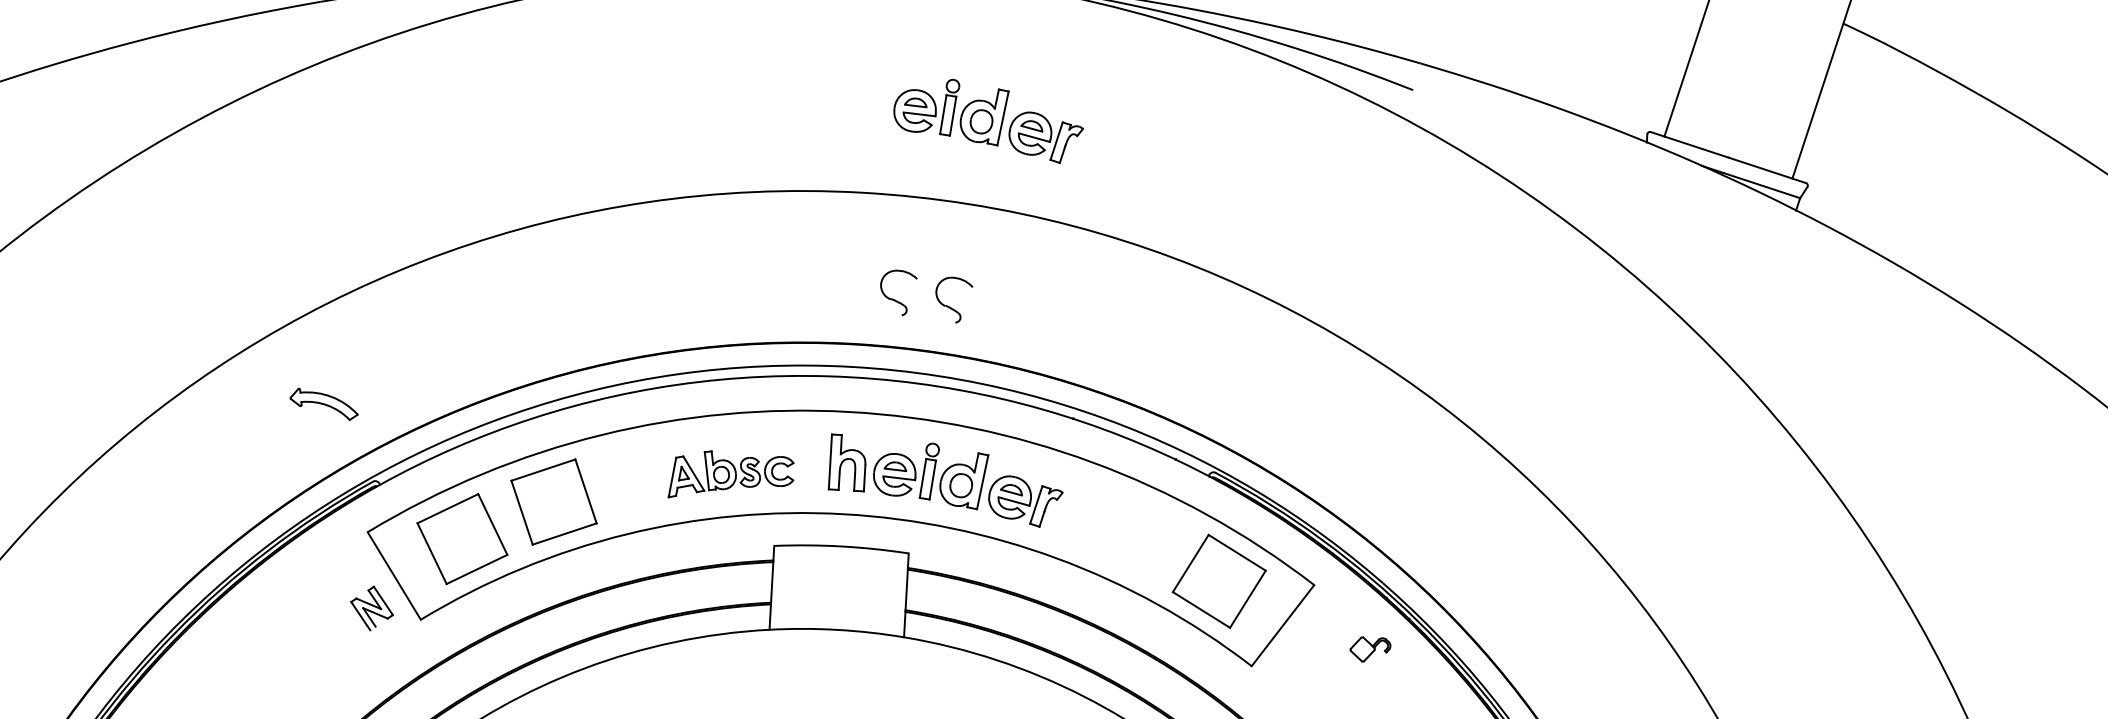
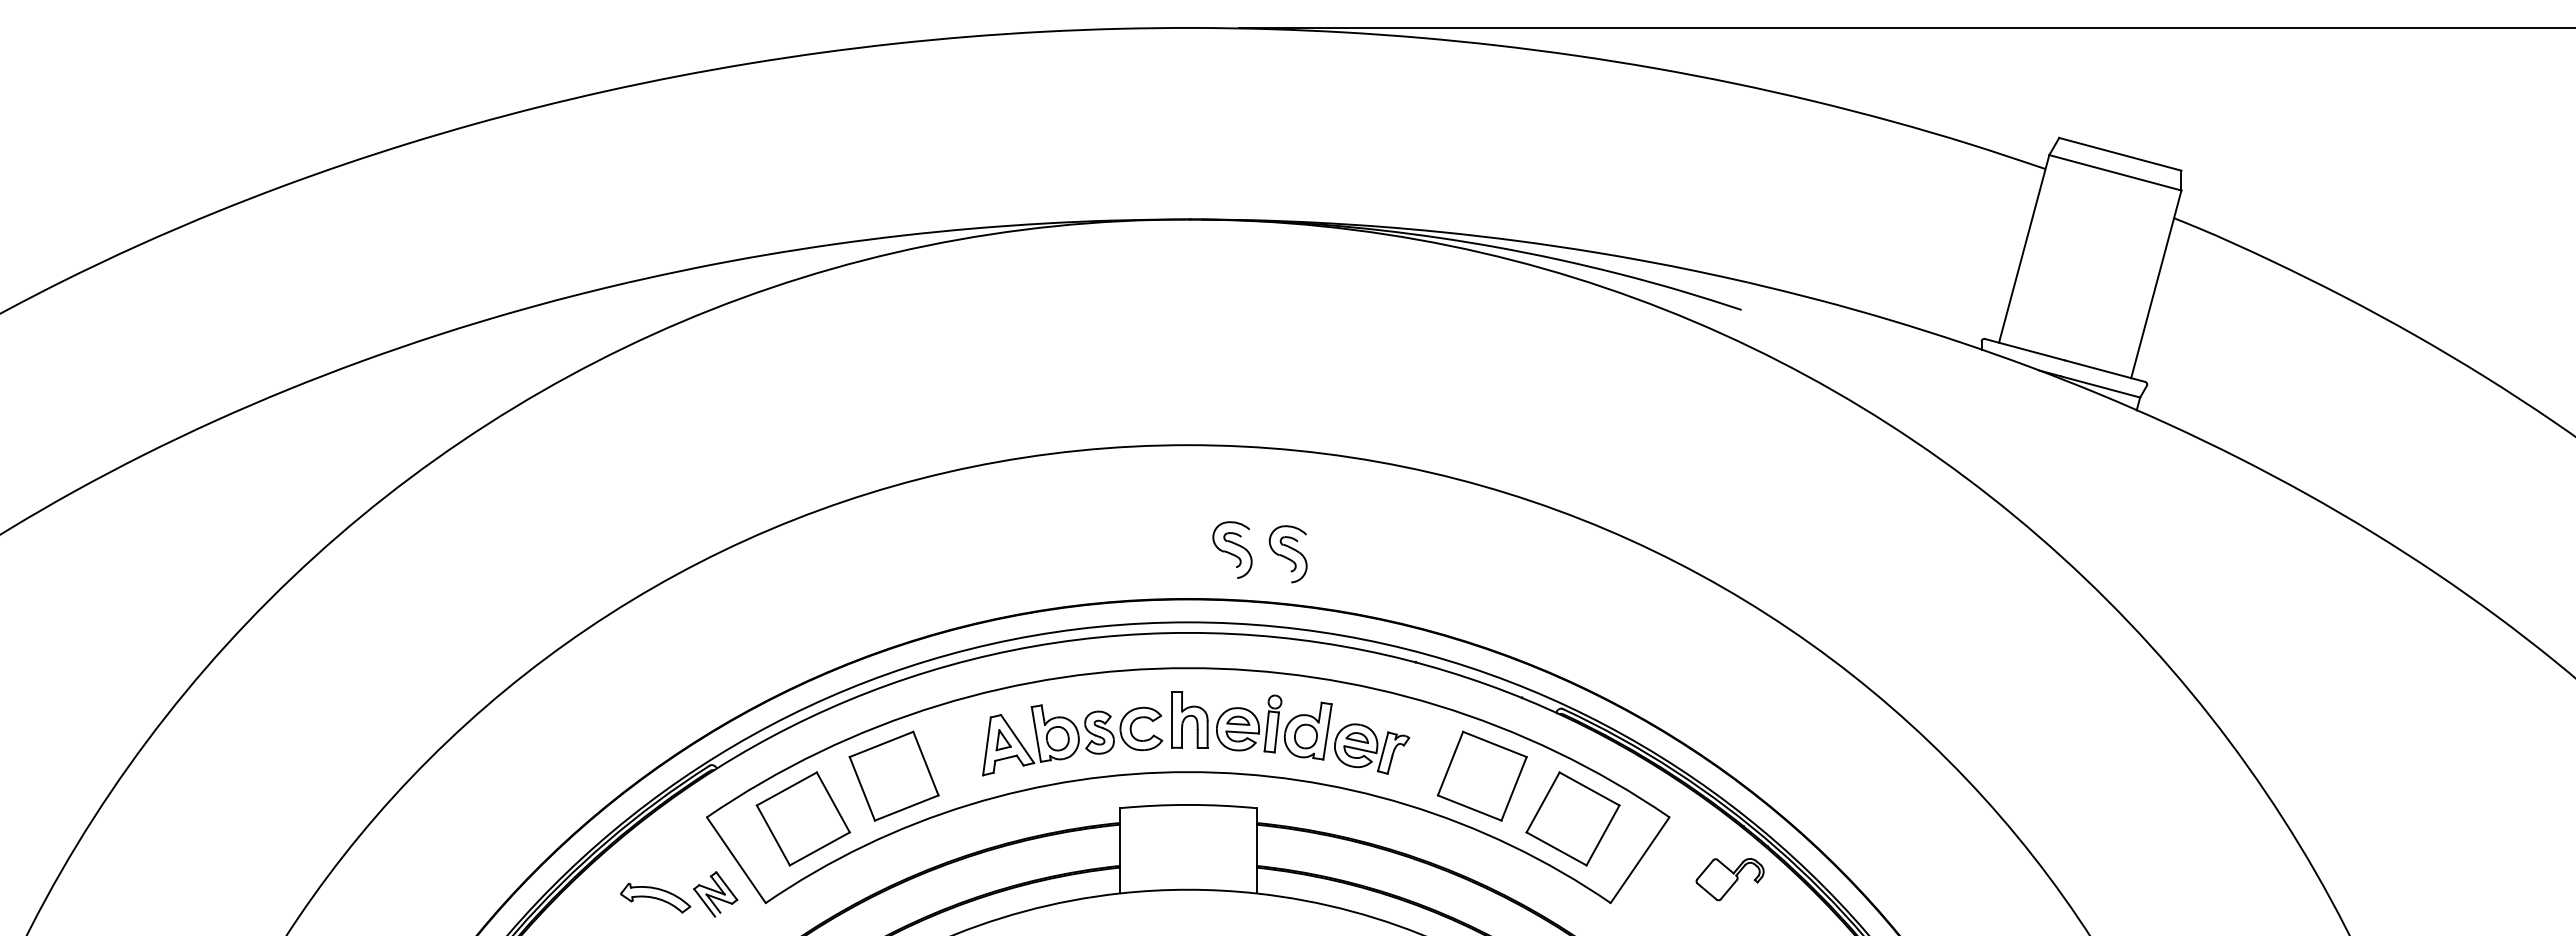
part: (989, 120) -> (1313, 364), removed
part: (907, 296) -> (1240, 547), added
part: (963, 305) -> (1298, 553), added
part: (324, 404) -> (655, 898), moved
part: (731, 476) -> (1072, 740), size x1.43
part: (1131, 533) -> (1481, 775), added
part: (1369, 649) -> (1729, 879), size x1.67

